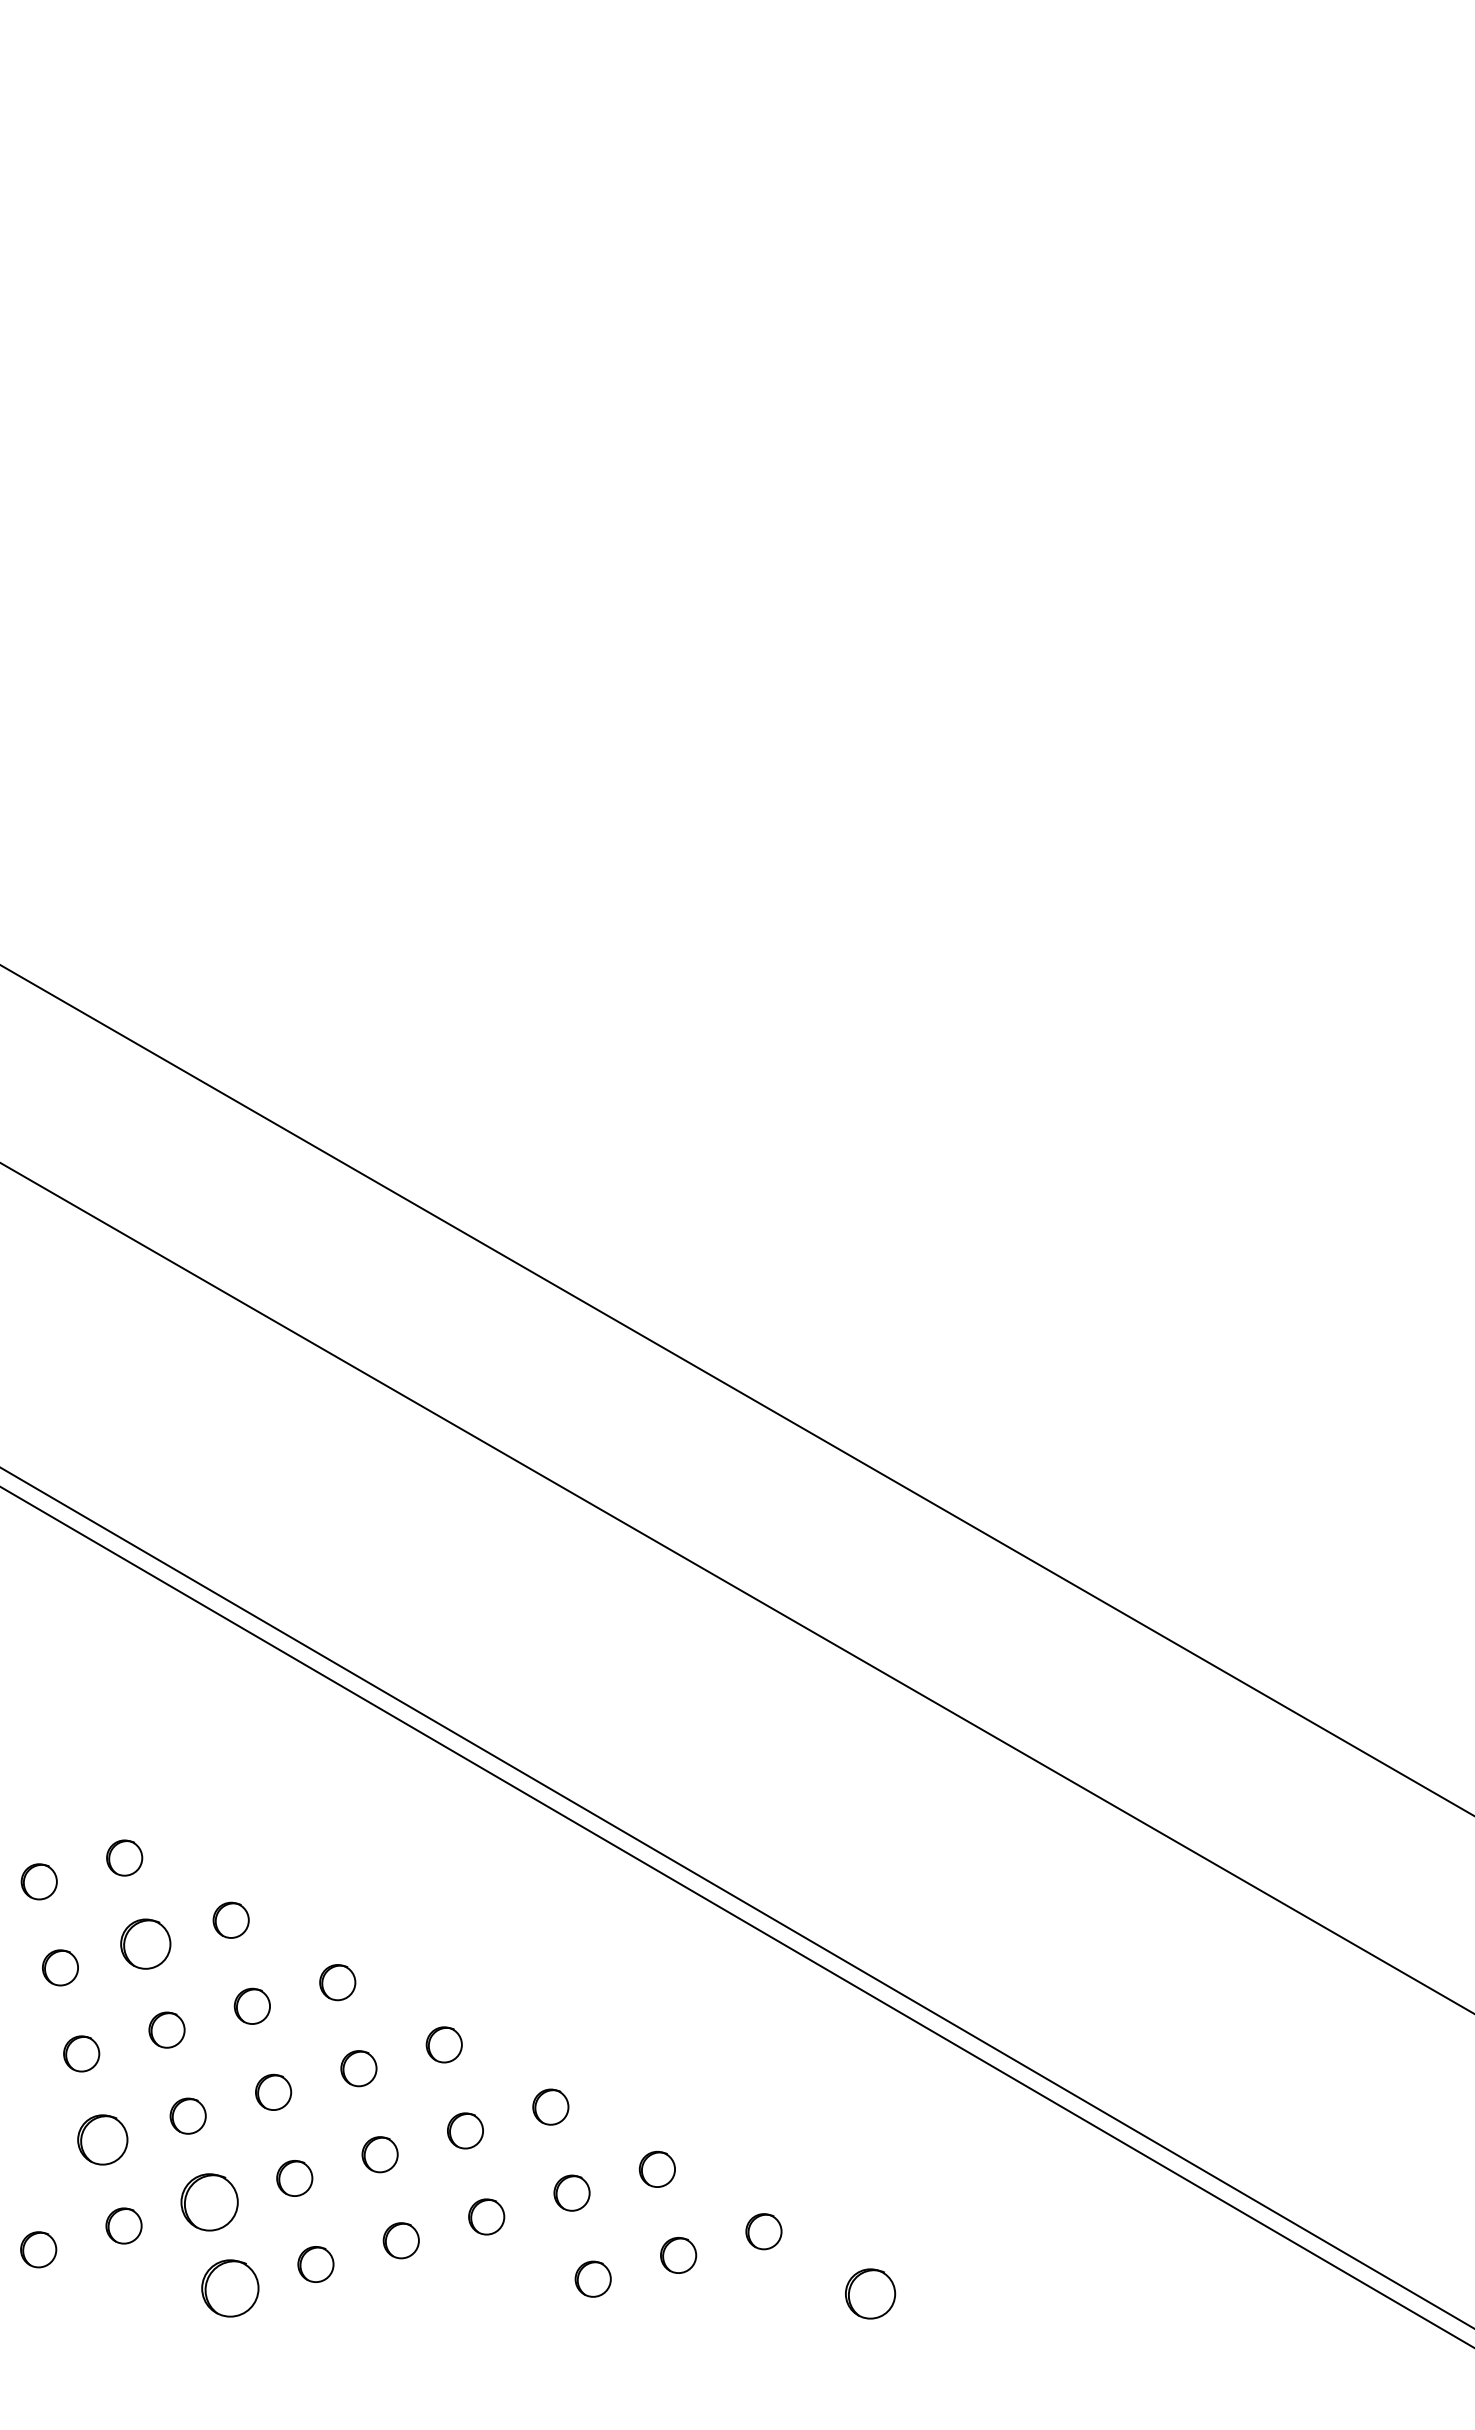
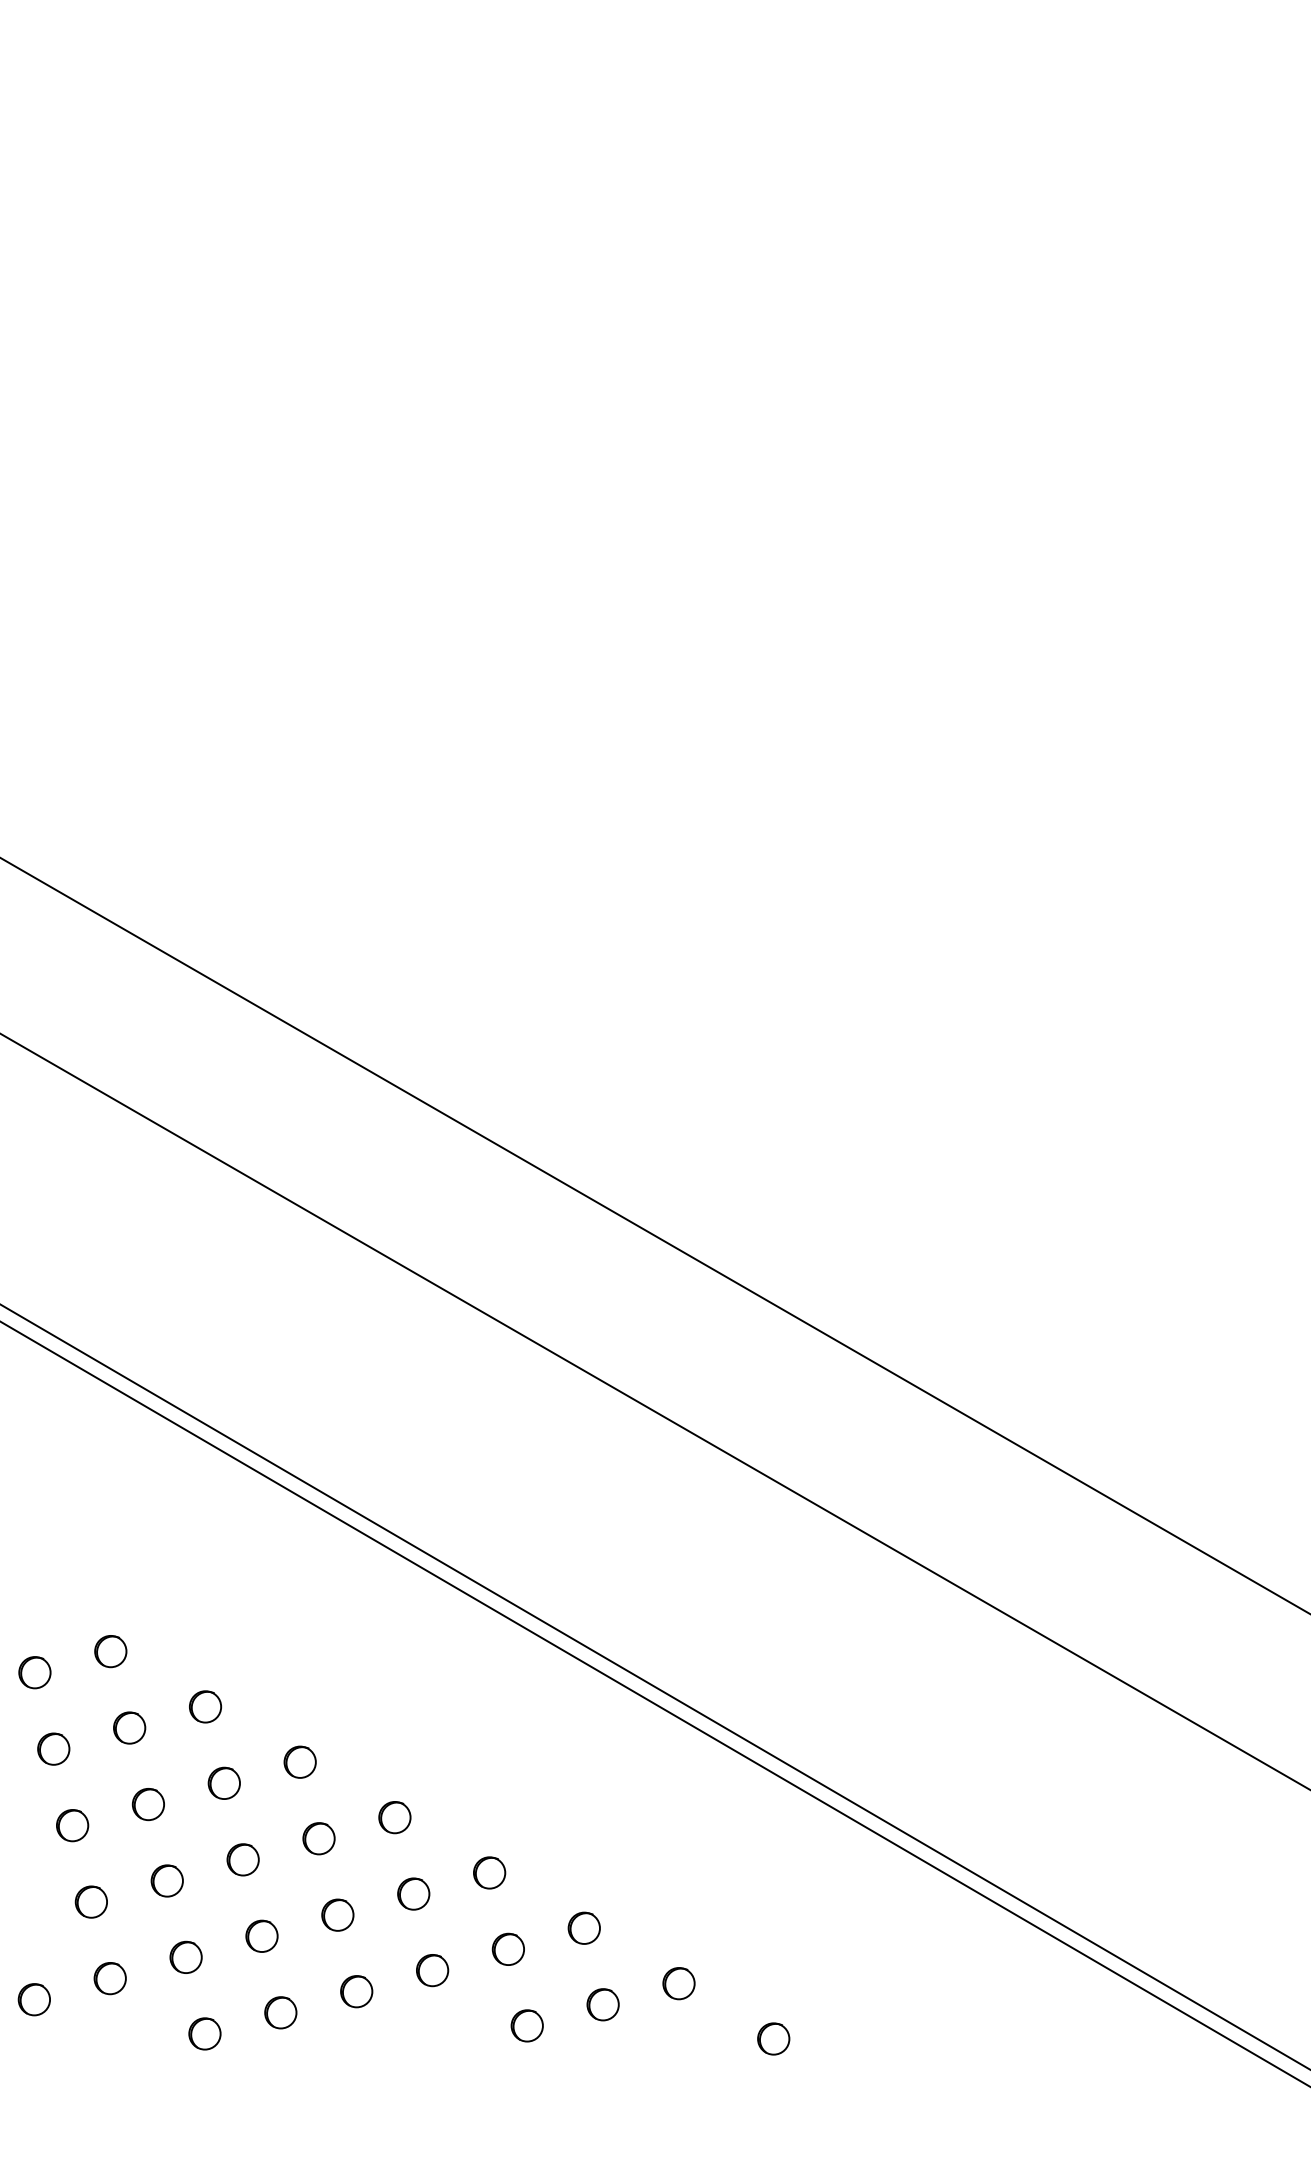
part: (145, 1943) -> (129, 1727), size x0.71
part: (102, 2139) -> (91, 1901), size x0.71
part: (208, 2201) -> (185, 1956), size x0.62
part: (230, 2287) -> (204, 2033), size x0.62
part: (870, 2293) -> (773, 2038), size x0.71

